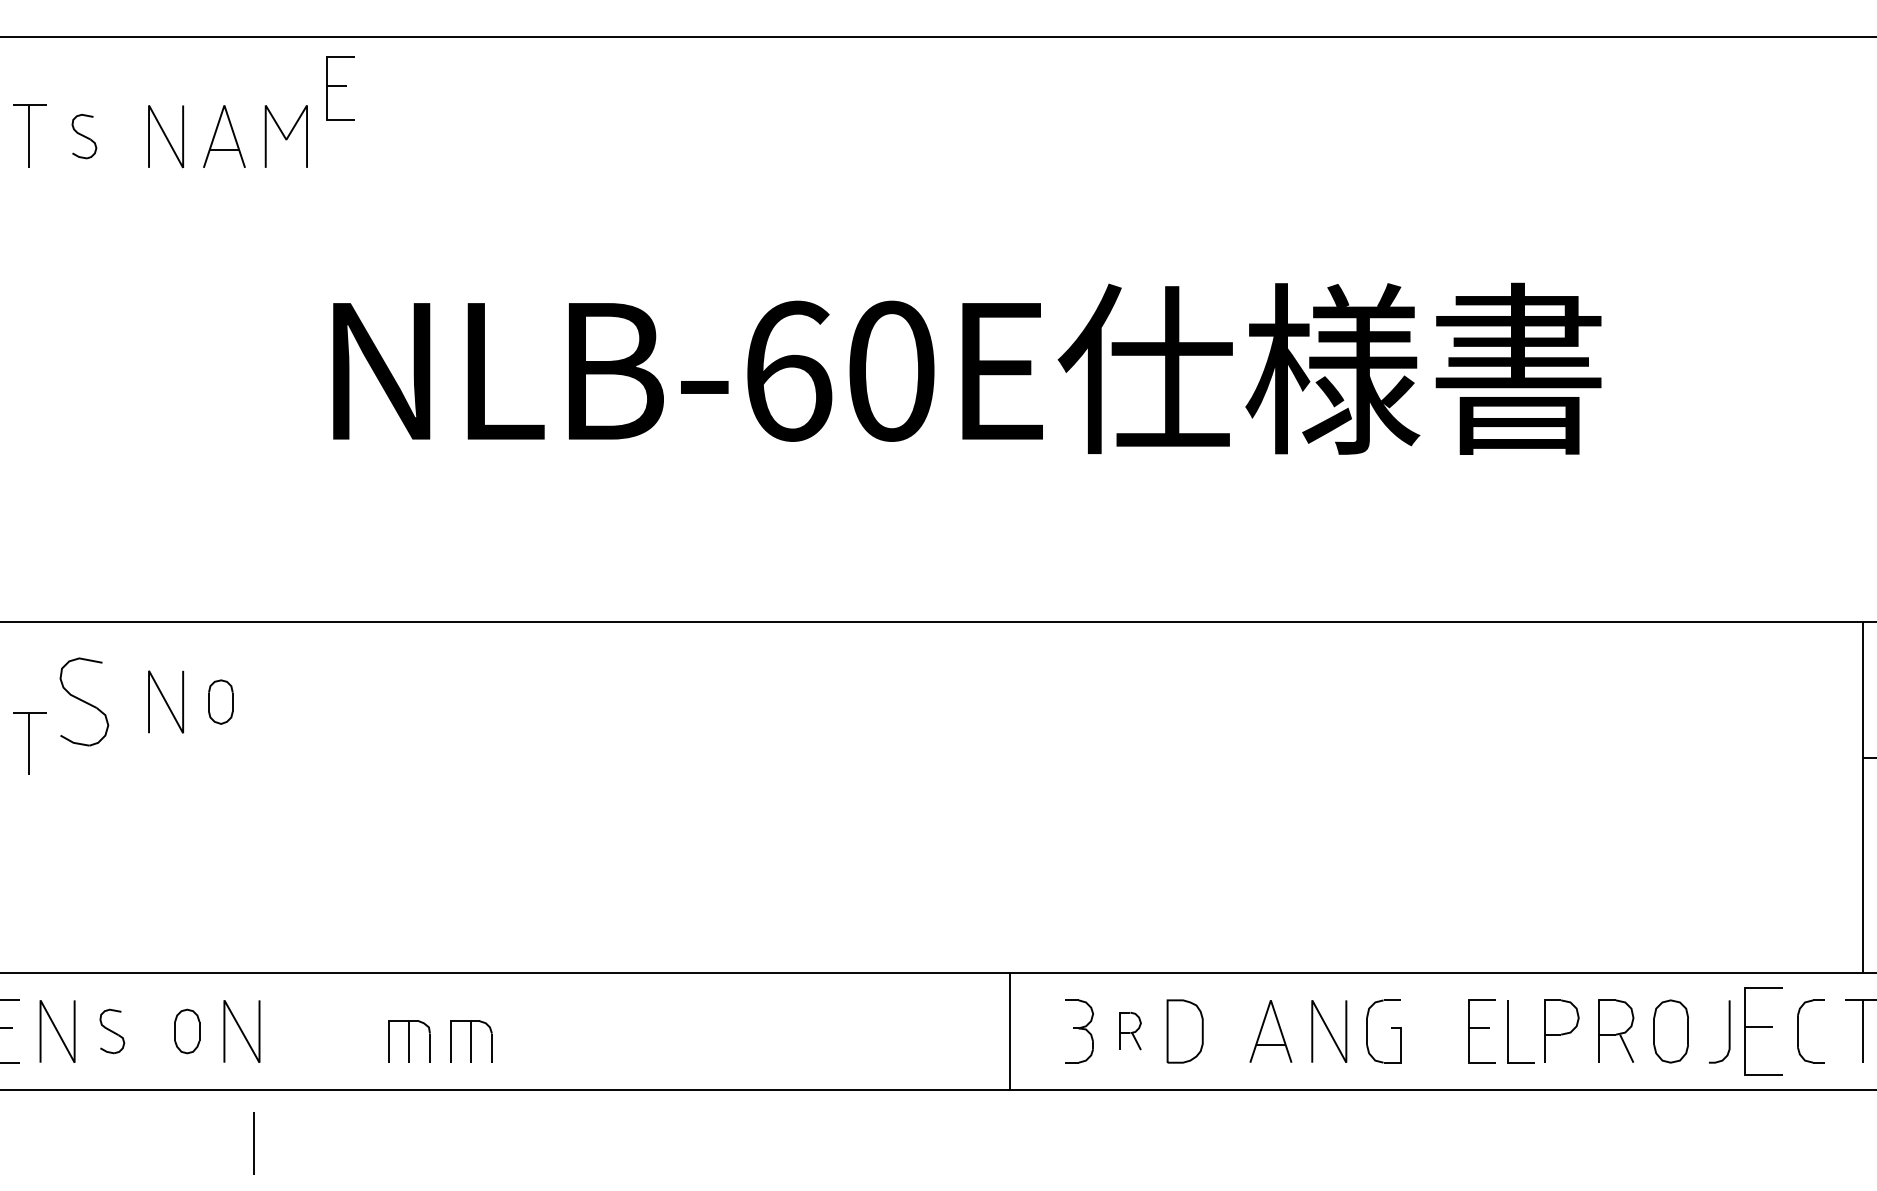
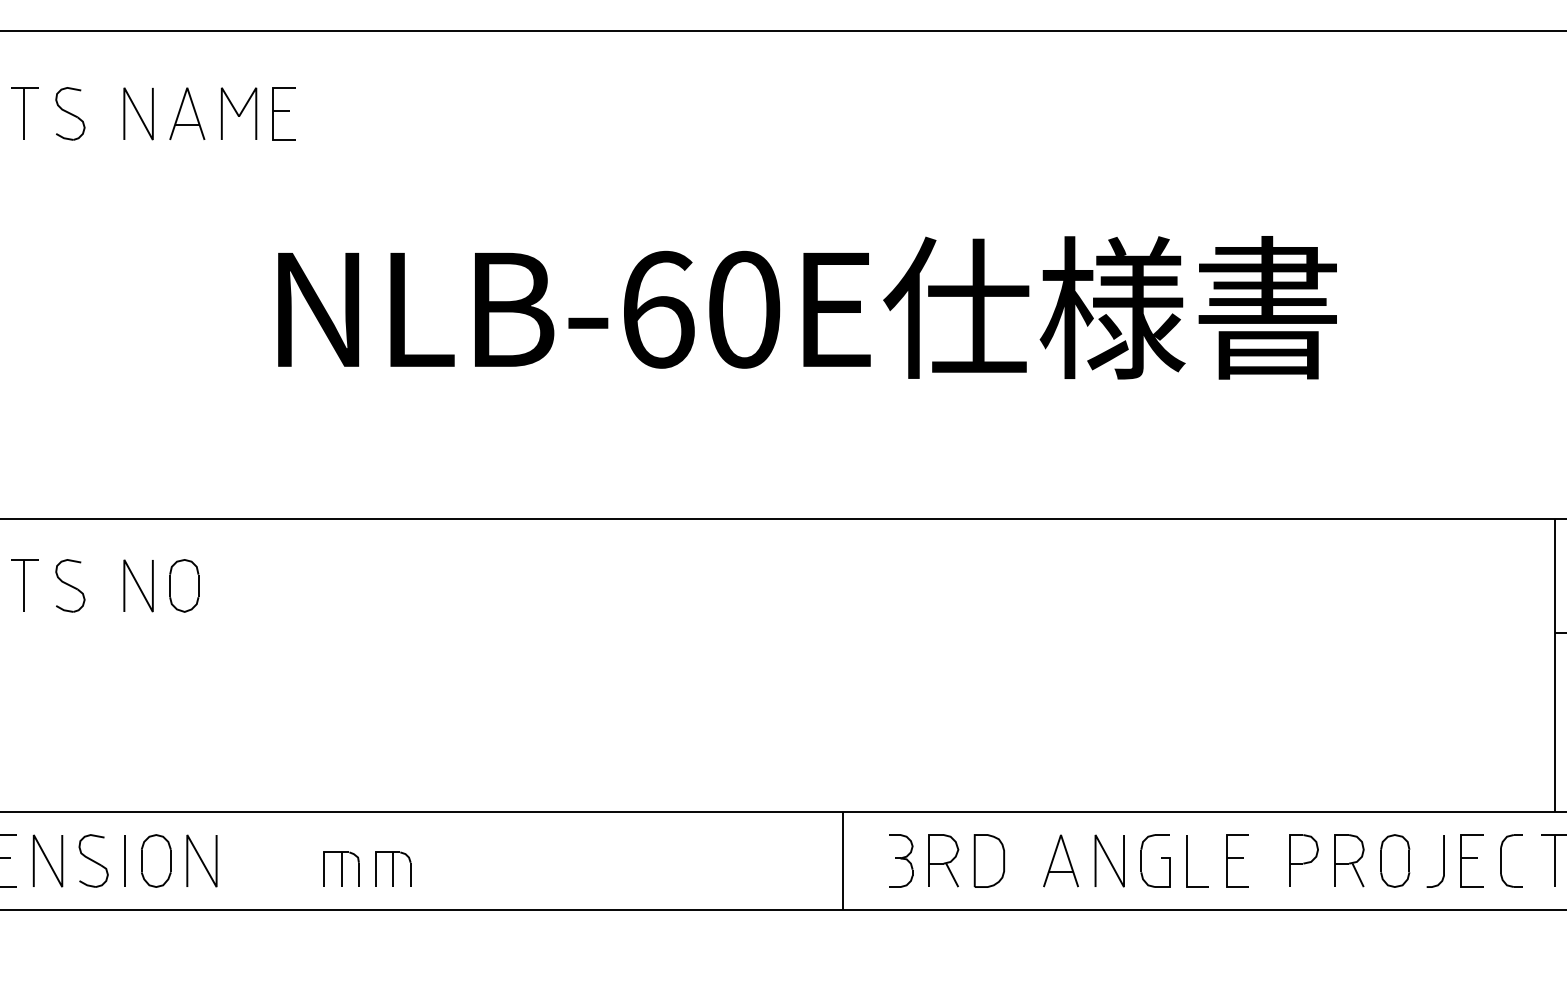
part: (340, 88) -> (284, 113), moved
part: (84, 136) -> (70, 113), size x1.43
part: (84, 701) -> (70, 585), size x0.71
part: (220, 702) -> (184, 586), size x1.43
part: (29, 743) -> (24, 585), moved
part: (1130, 1030) -> (943, 860), size x1.67
part: (112, 1031) -> (93, 861), size x1.43
part: (187, 1031) -> (156, 861), size x1.43
line: (1508, 1031) -> (1187, 861), moved
part: (1762, 1031) -> (1471, 861), size x0.71
line: (253, 1143) -> (124, 861), moved

